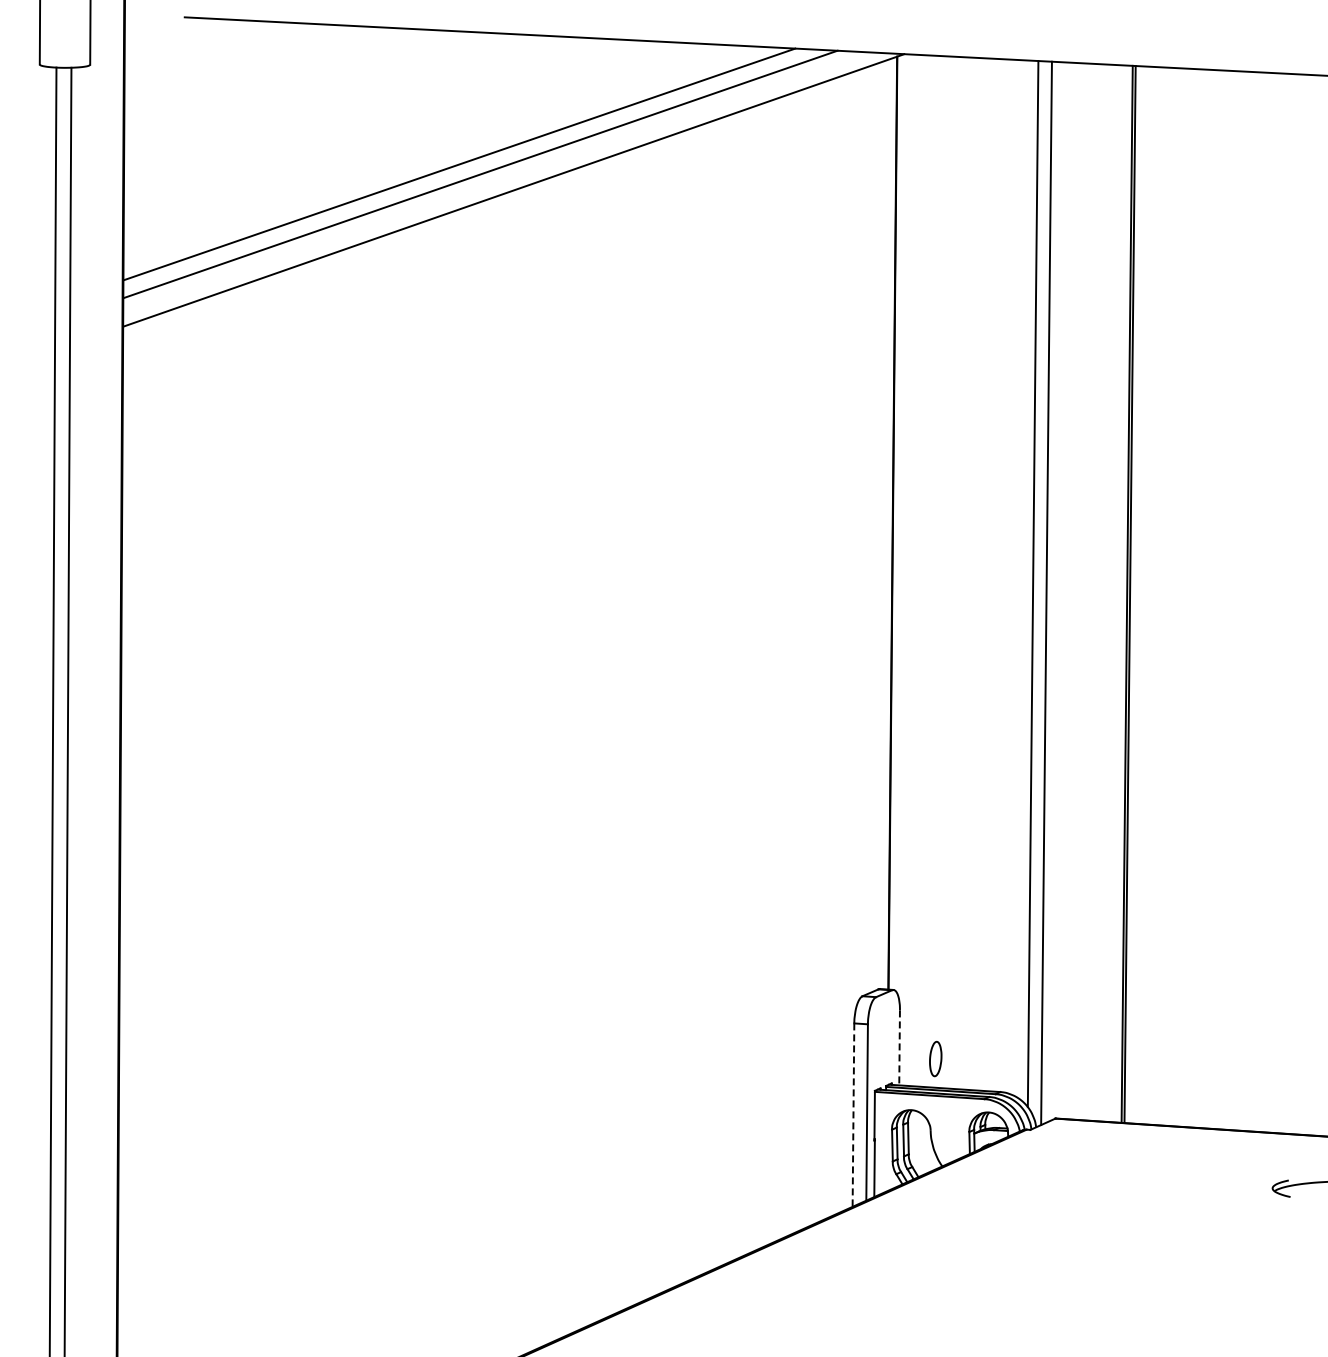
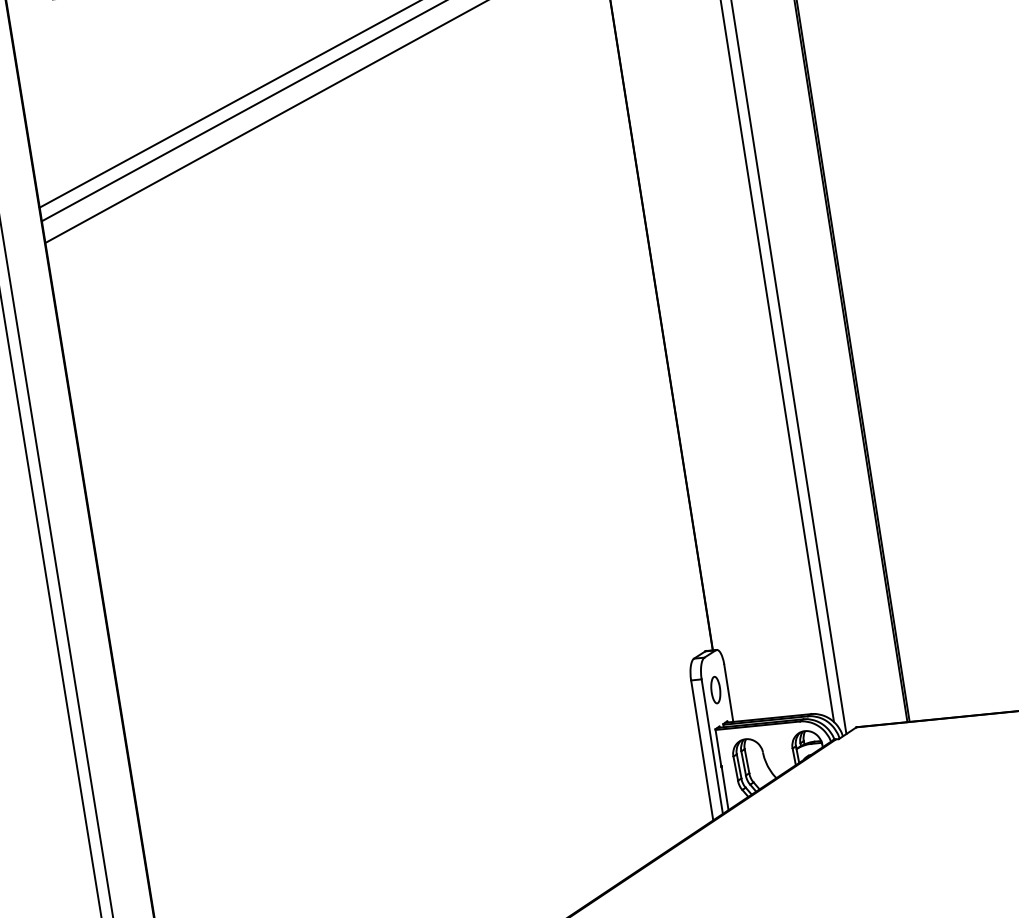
line: (899, 1048) -> (728, 693), dashed -> solid
part: (935, 1058) -> (715, 689), moved
line: (853, 1115) -> (702, 750), dashed -> solid

